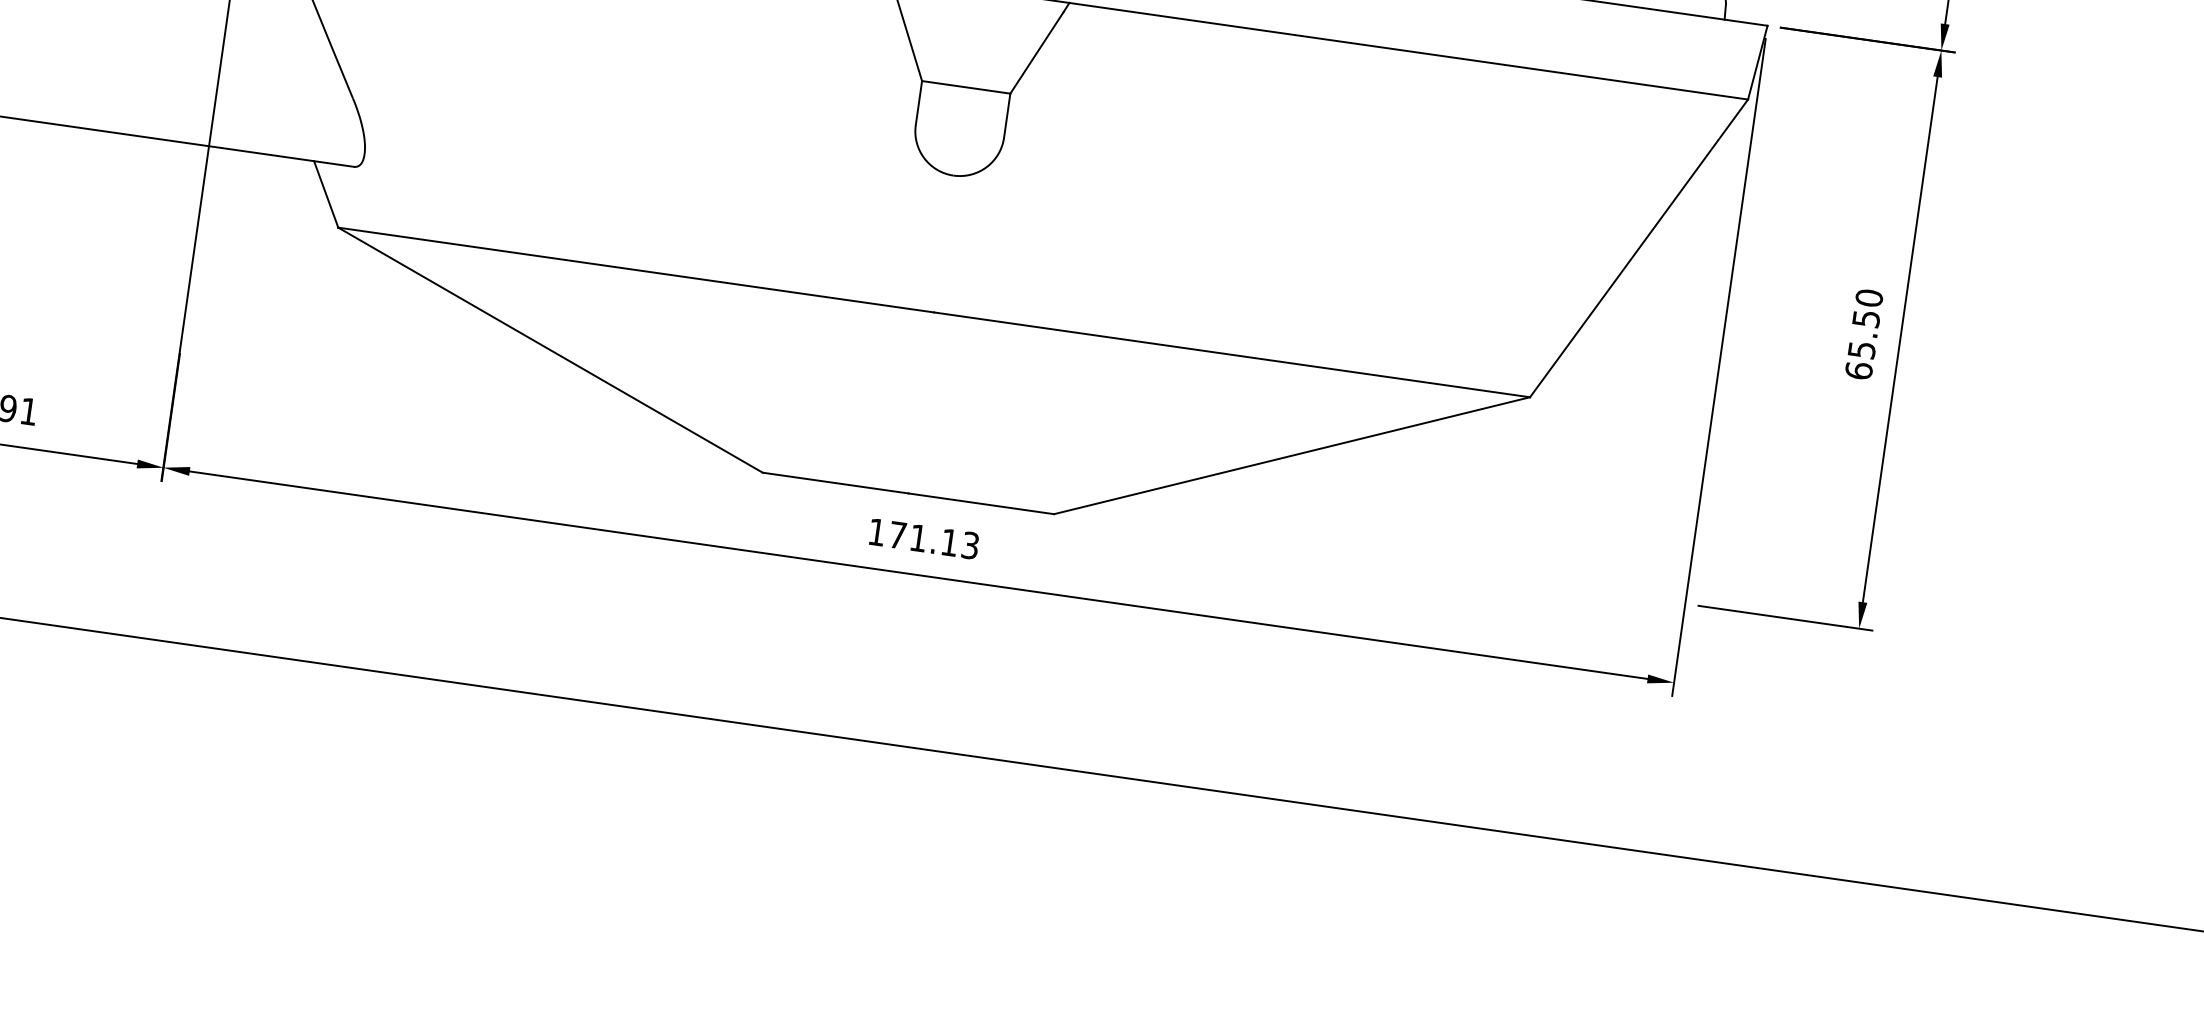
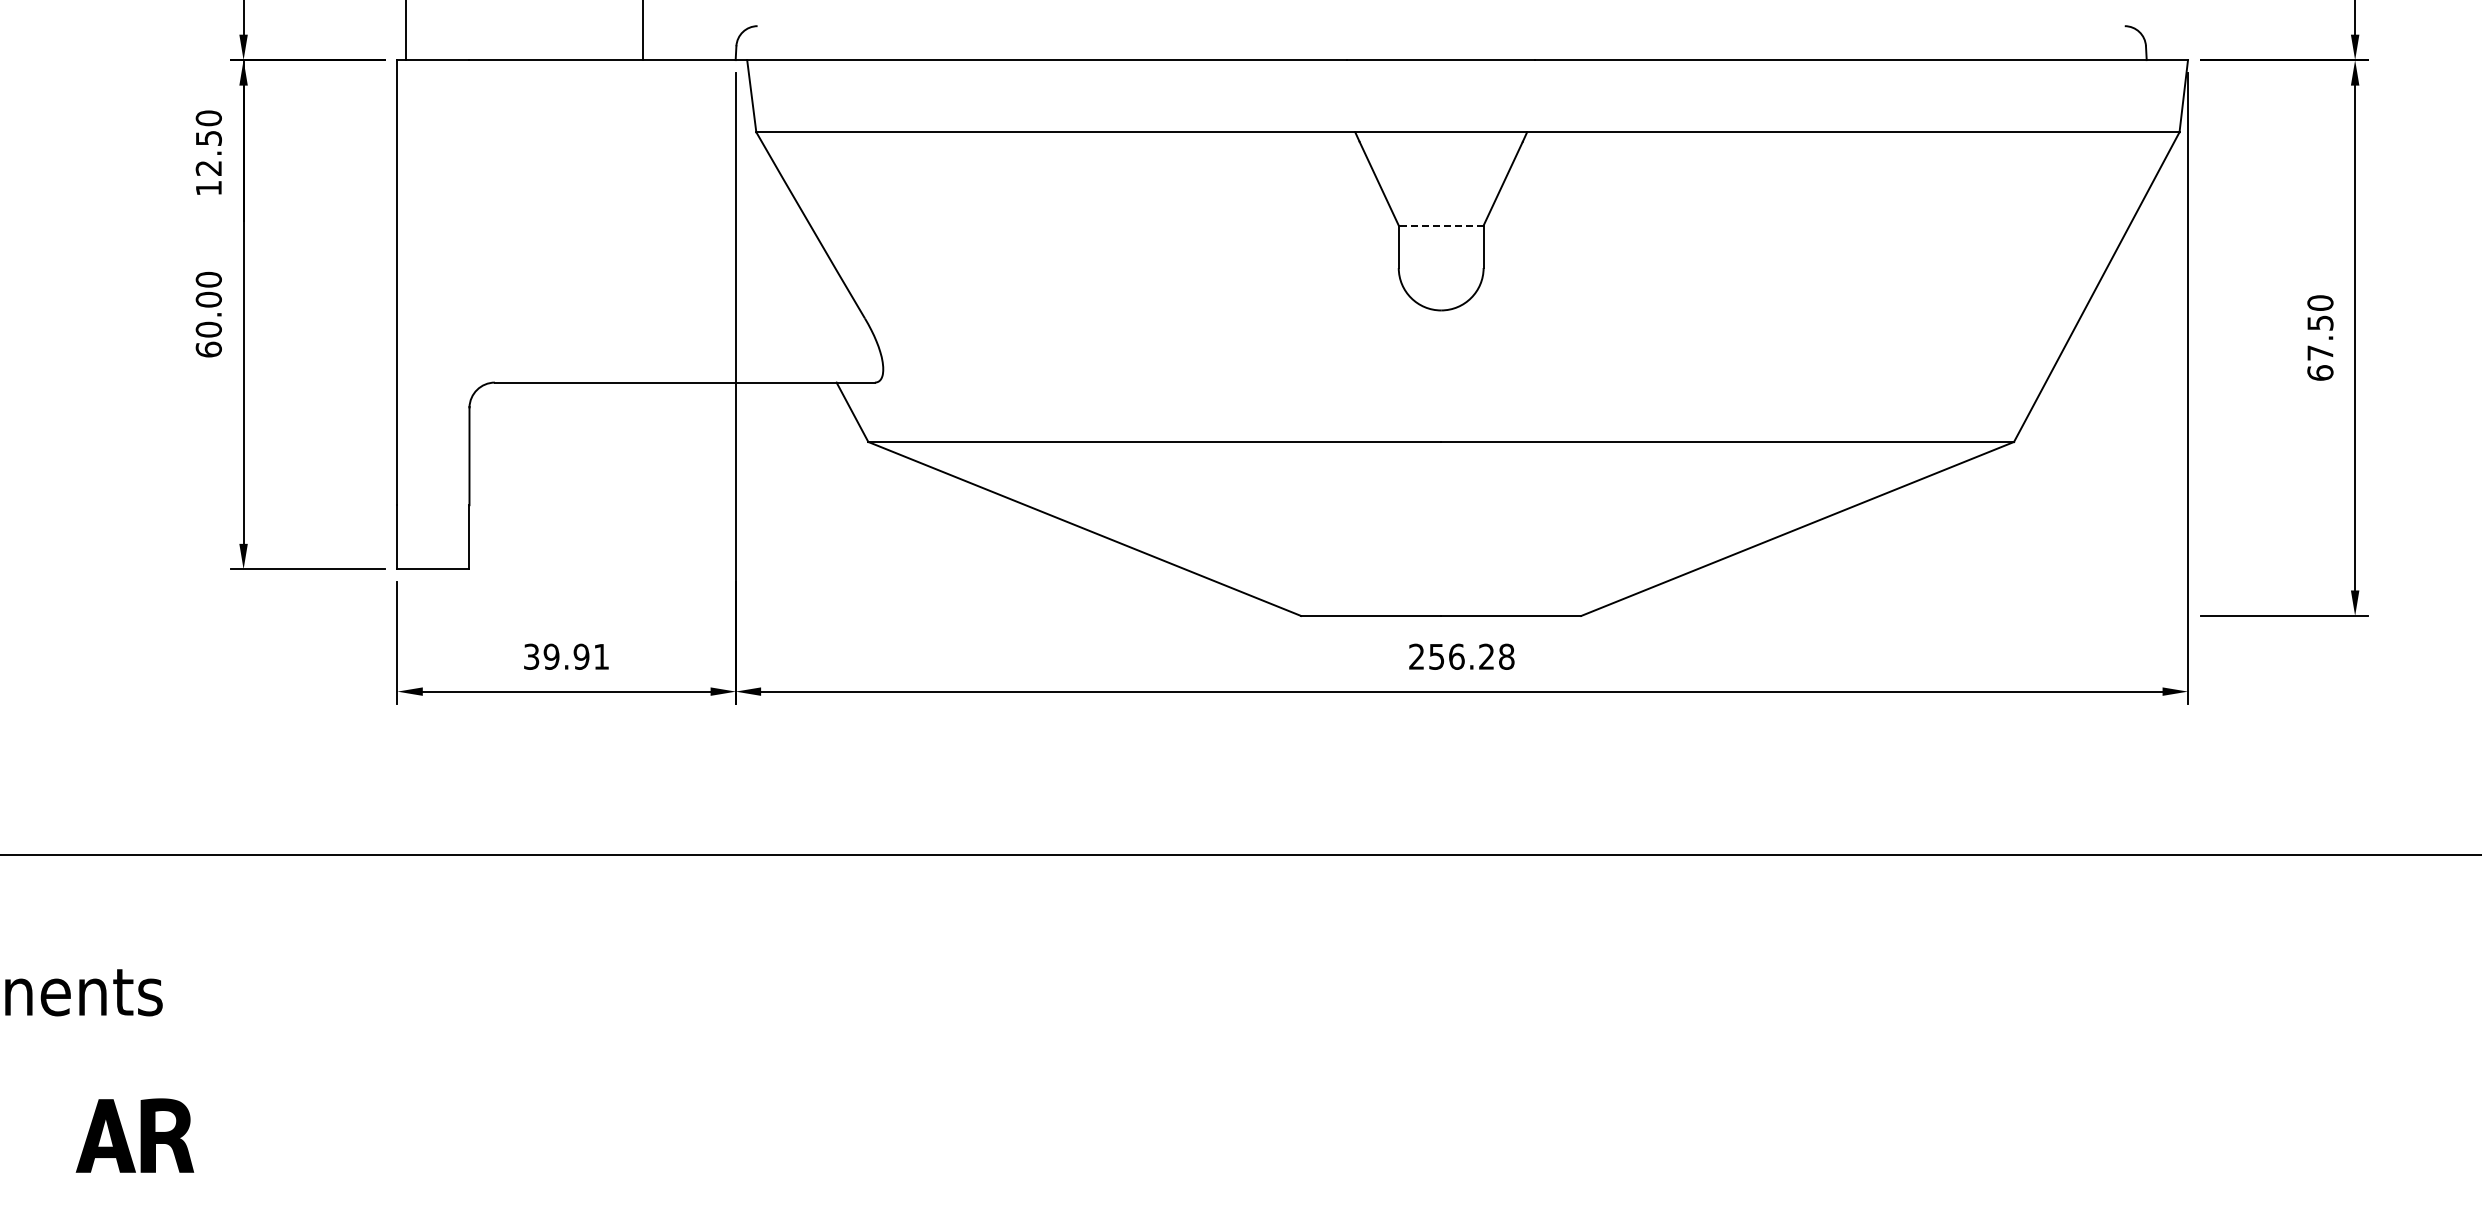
line: (965, 87) -> (1440, 225), solid -> dashed
text: (1862, 349) -> (2320, 352), 65.50 -> 67.50
text: (923, 538) -> (1461, 656), 171.13 -> 256.28

